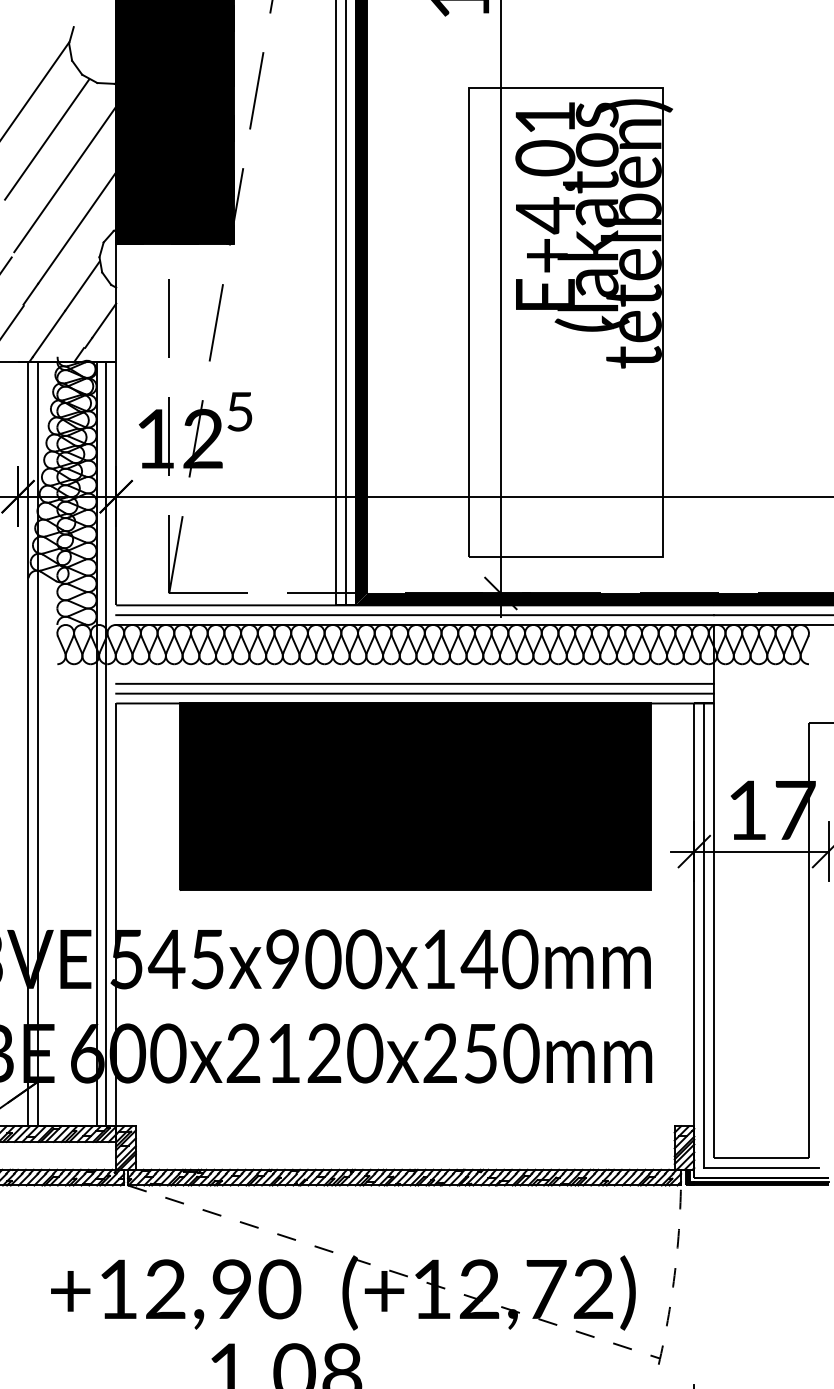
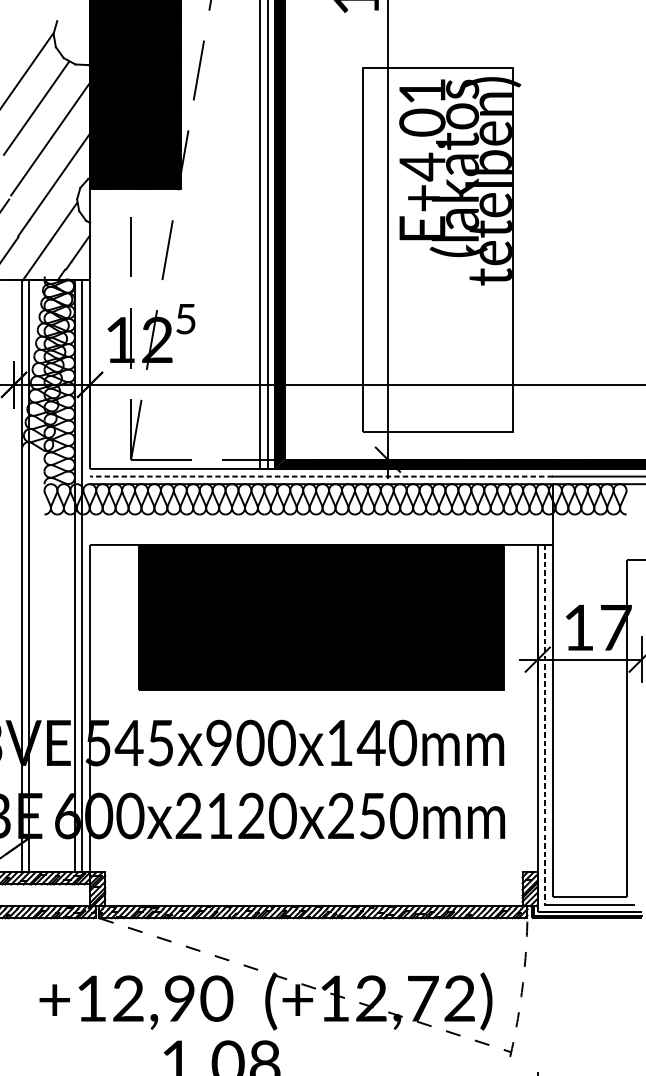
line: (415, 615) -> (321, 476), solid -> dashed
line: (414, 683) -> (321, 529), removed
line: (414, 693) -> (321, 537), removed
line: (704, 936) -> (545, 725), solid -> dashed

